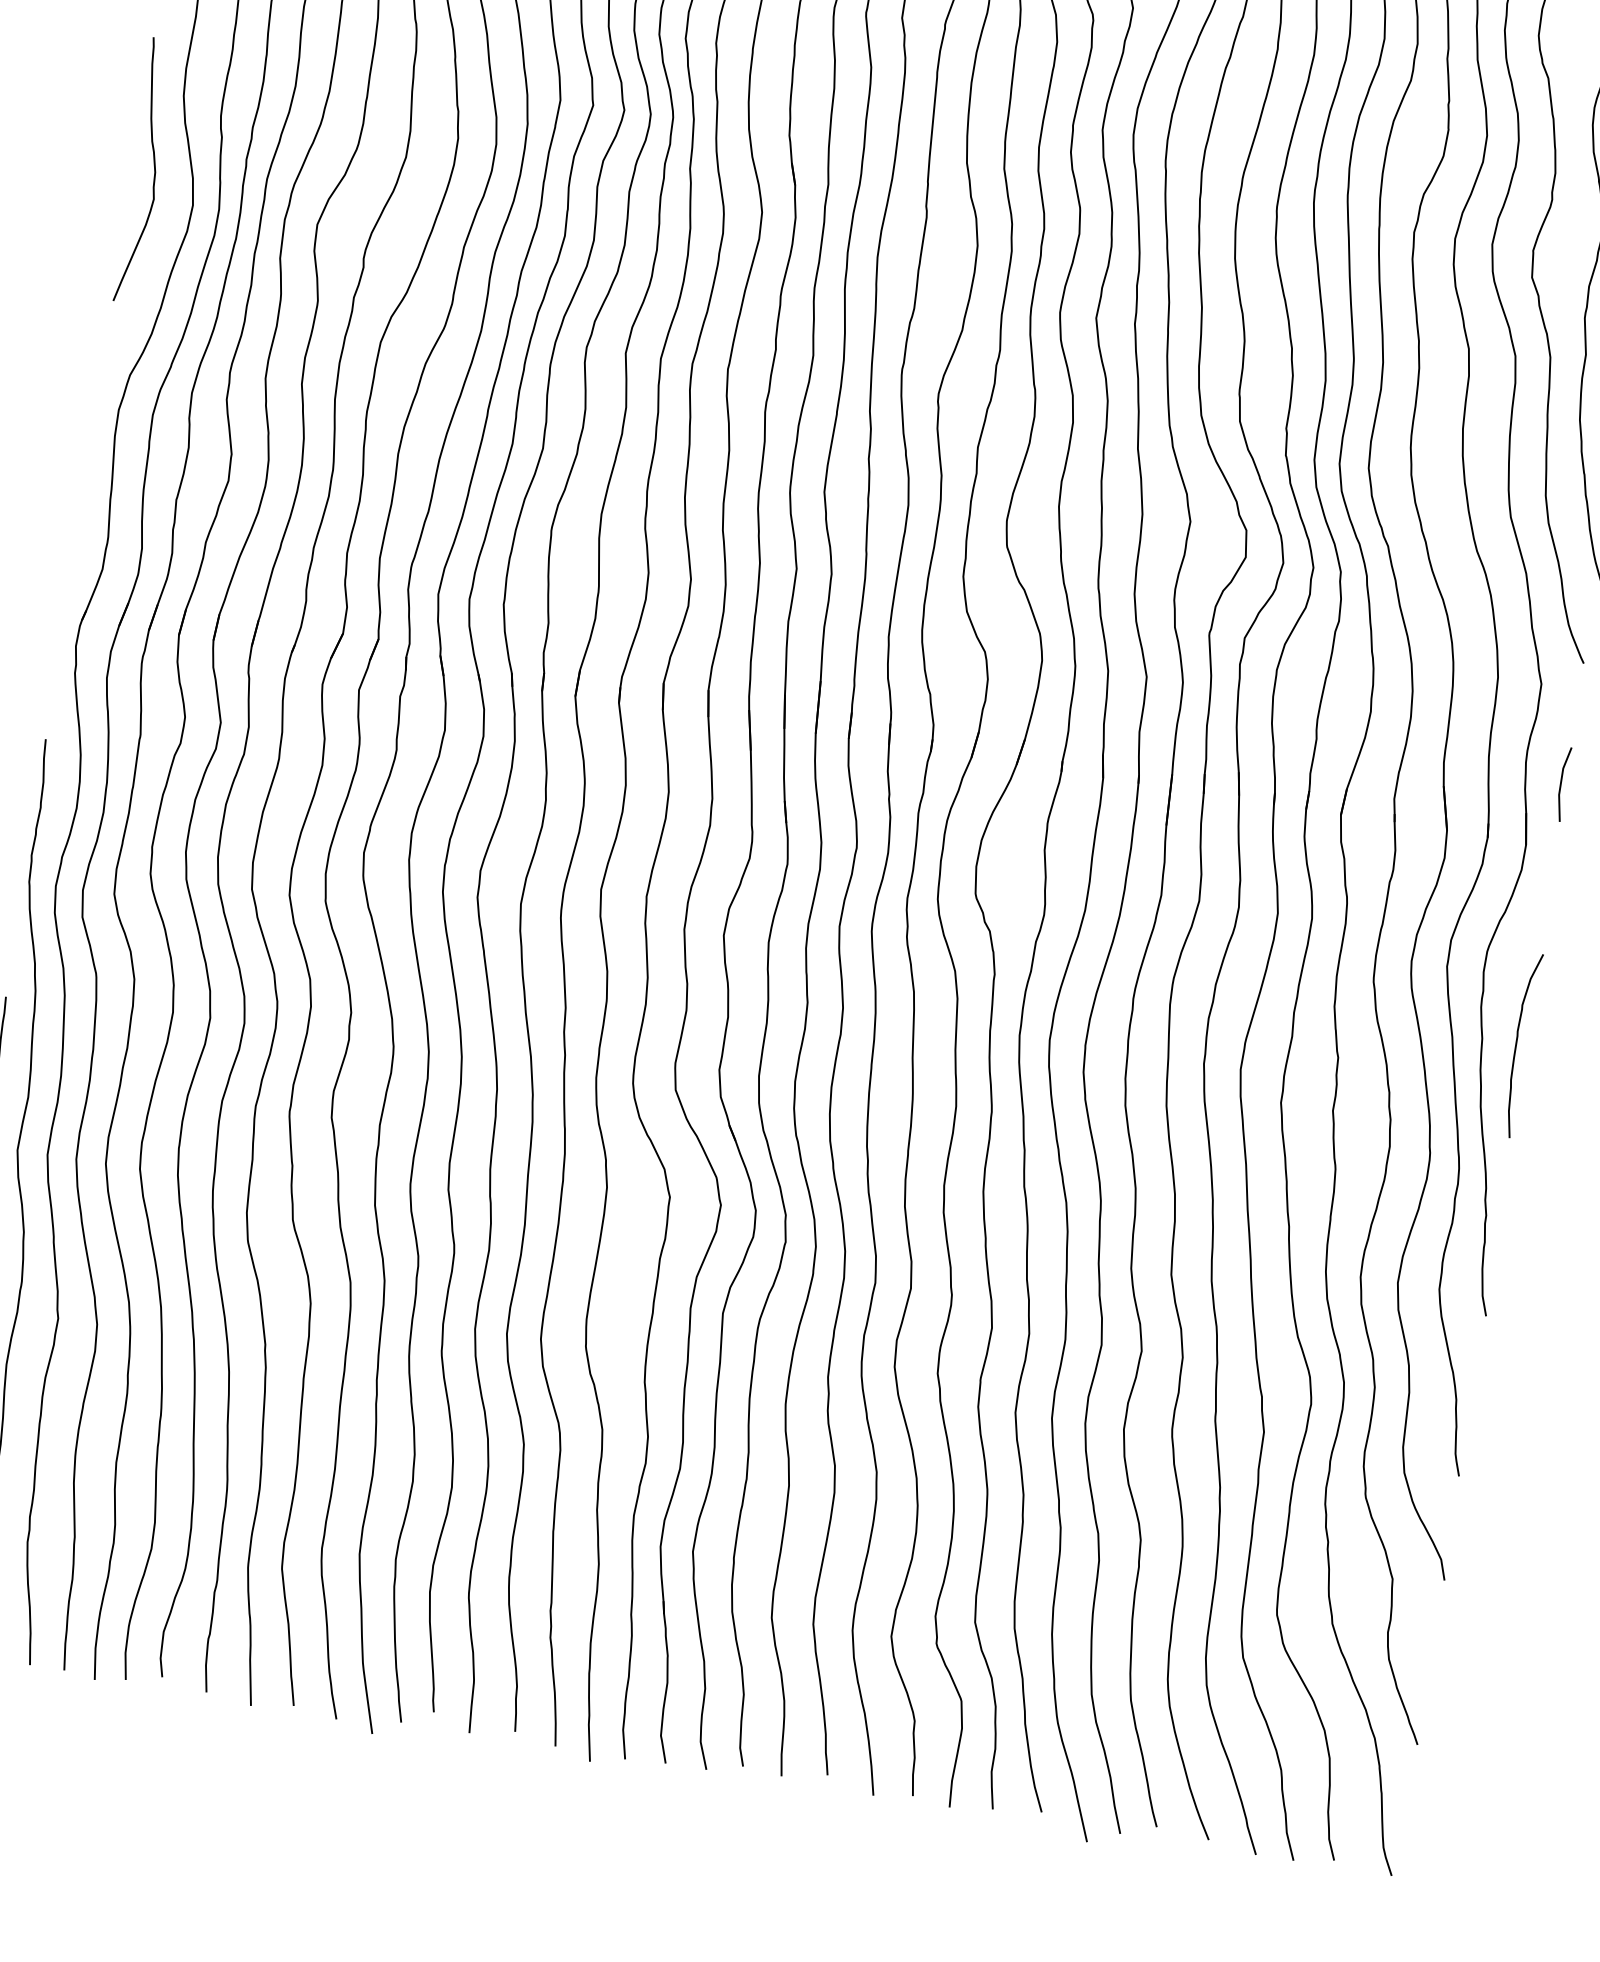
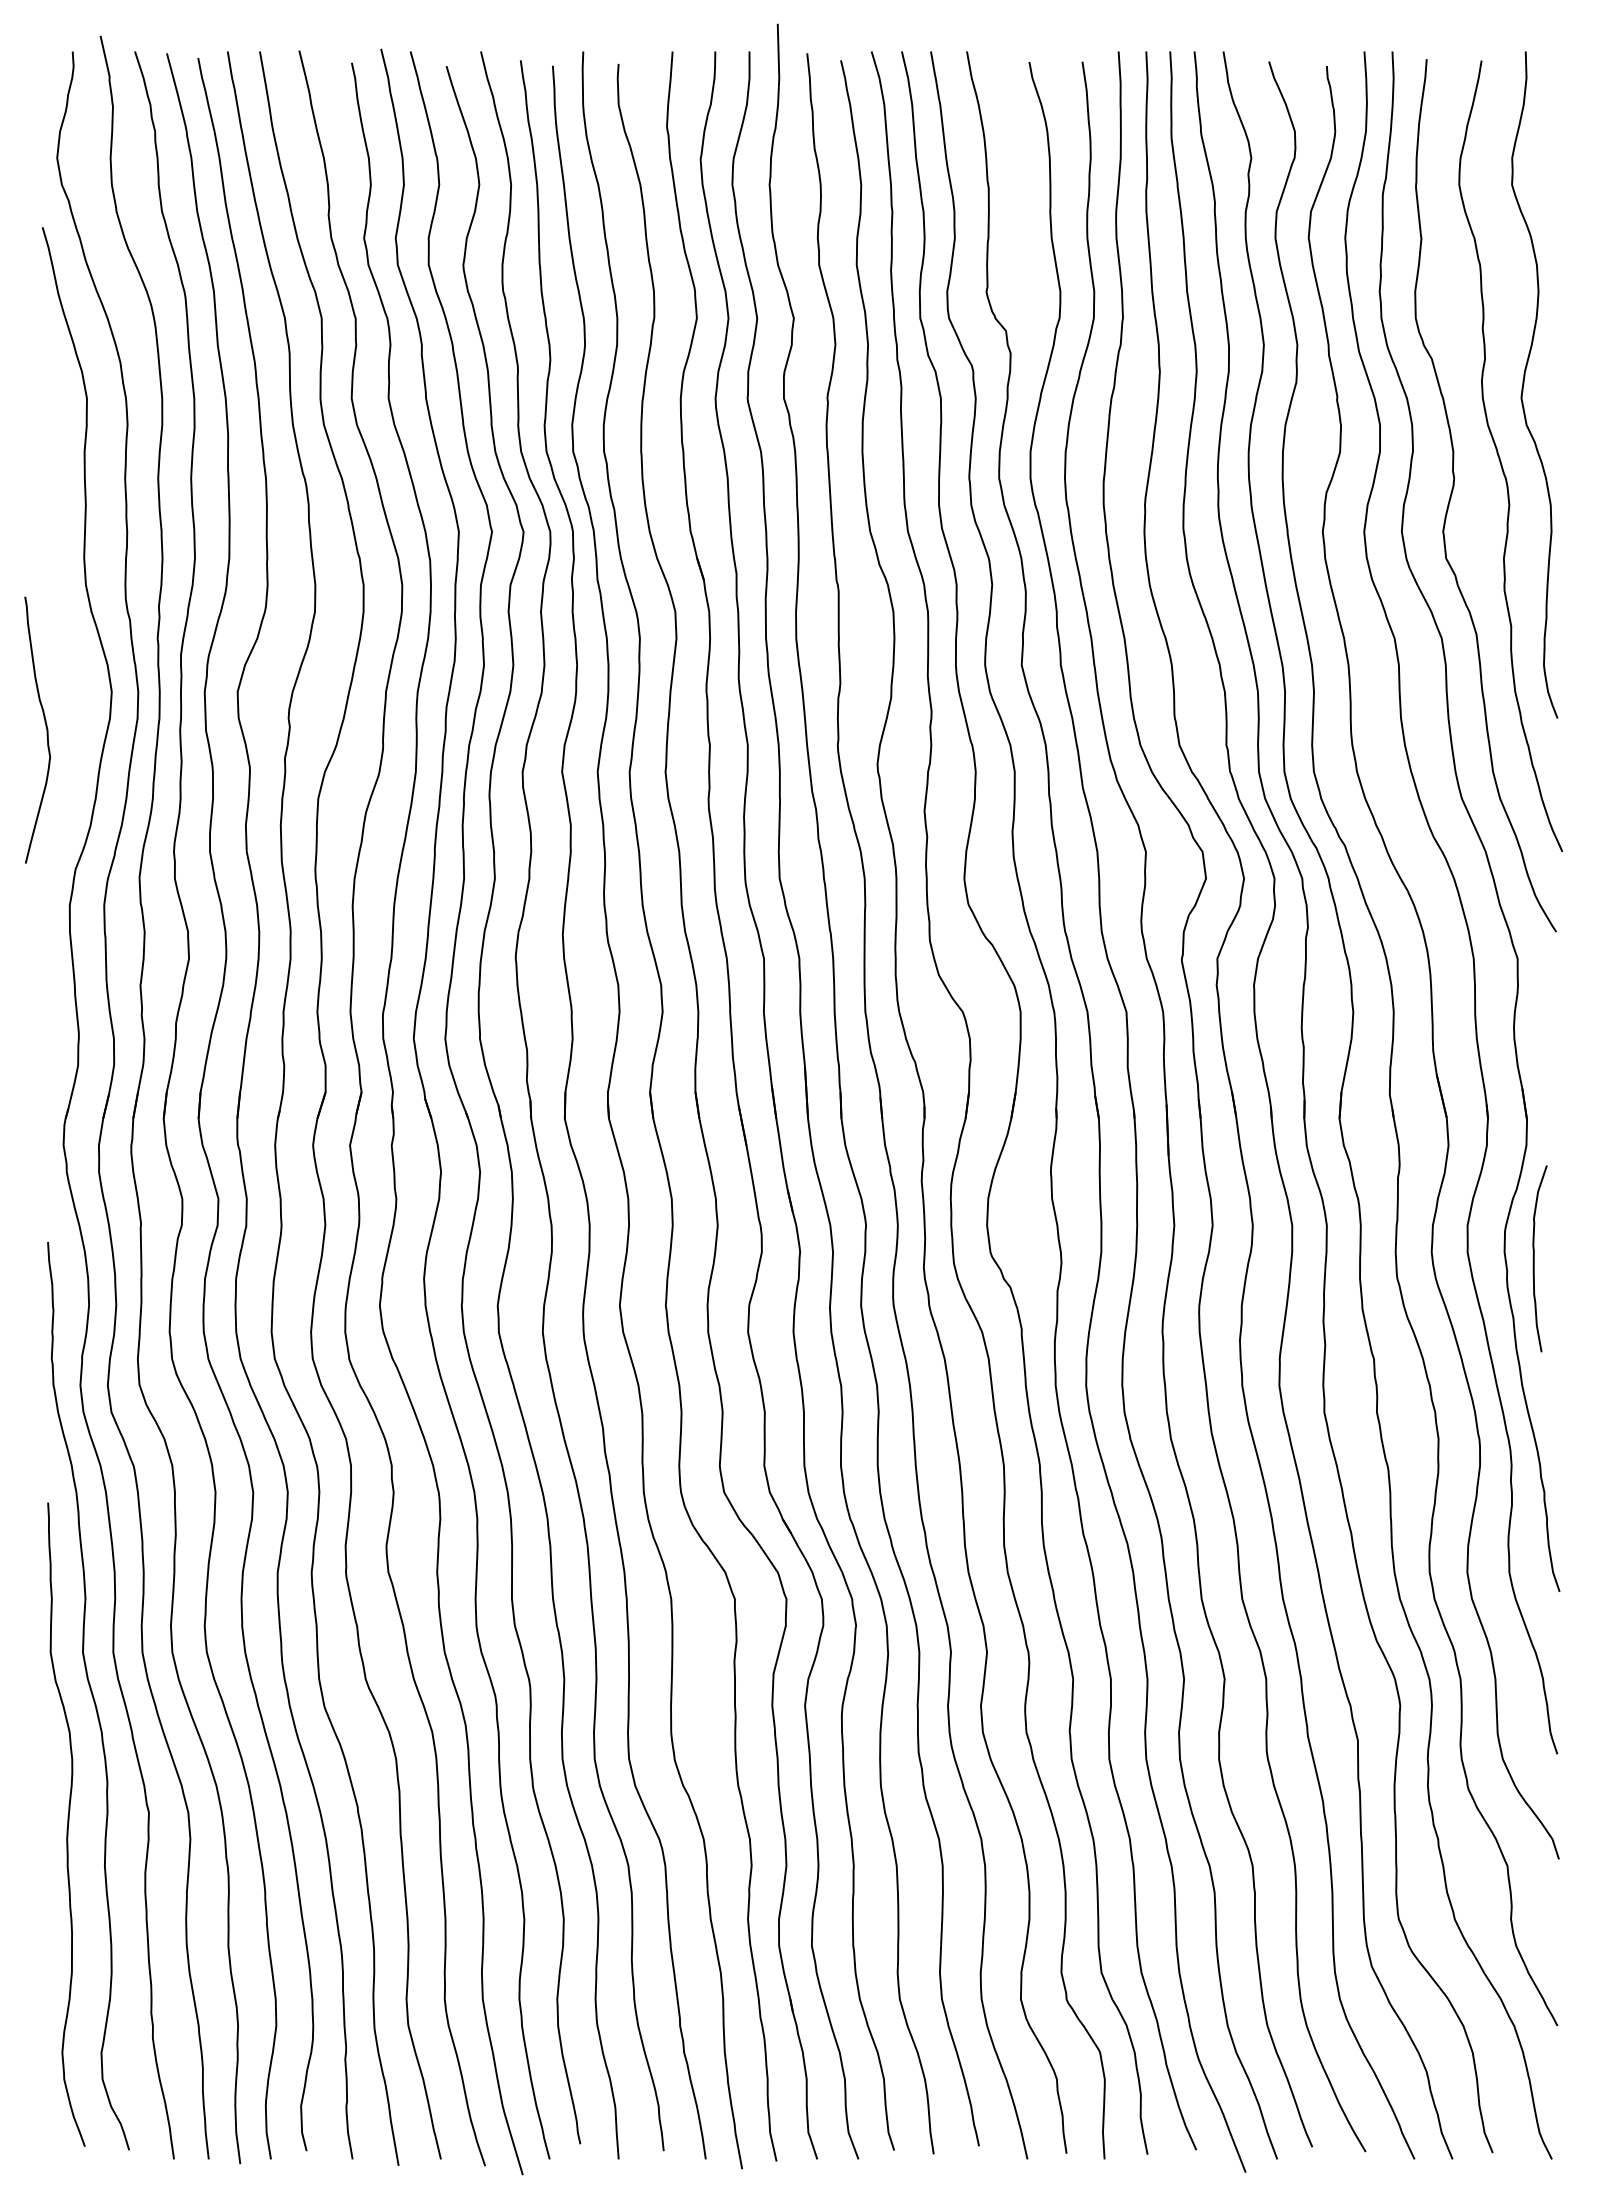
curve: (153, 168) -> (45, 726), moved
line: (1561, 784) -> (1552, 1054), removed
curve: (1516, 1044) -> (1534, 1258), moved

